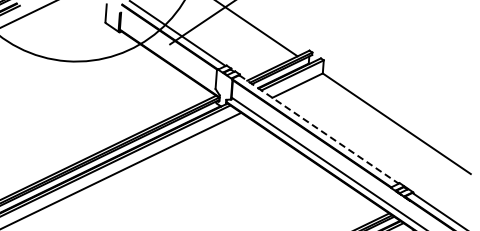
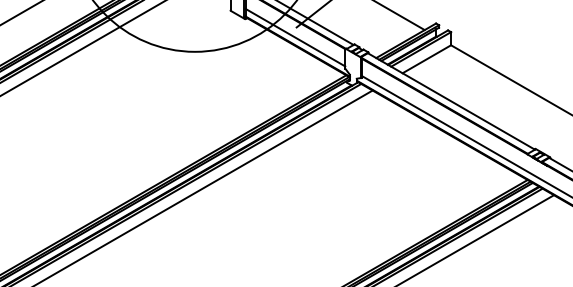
line: (168, 54) -> (295, 37), added
line: (319, 129) -> (451, 101), dashed -> solid

